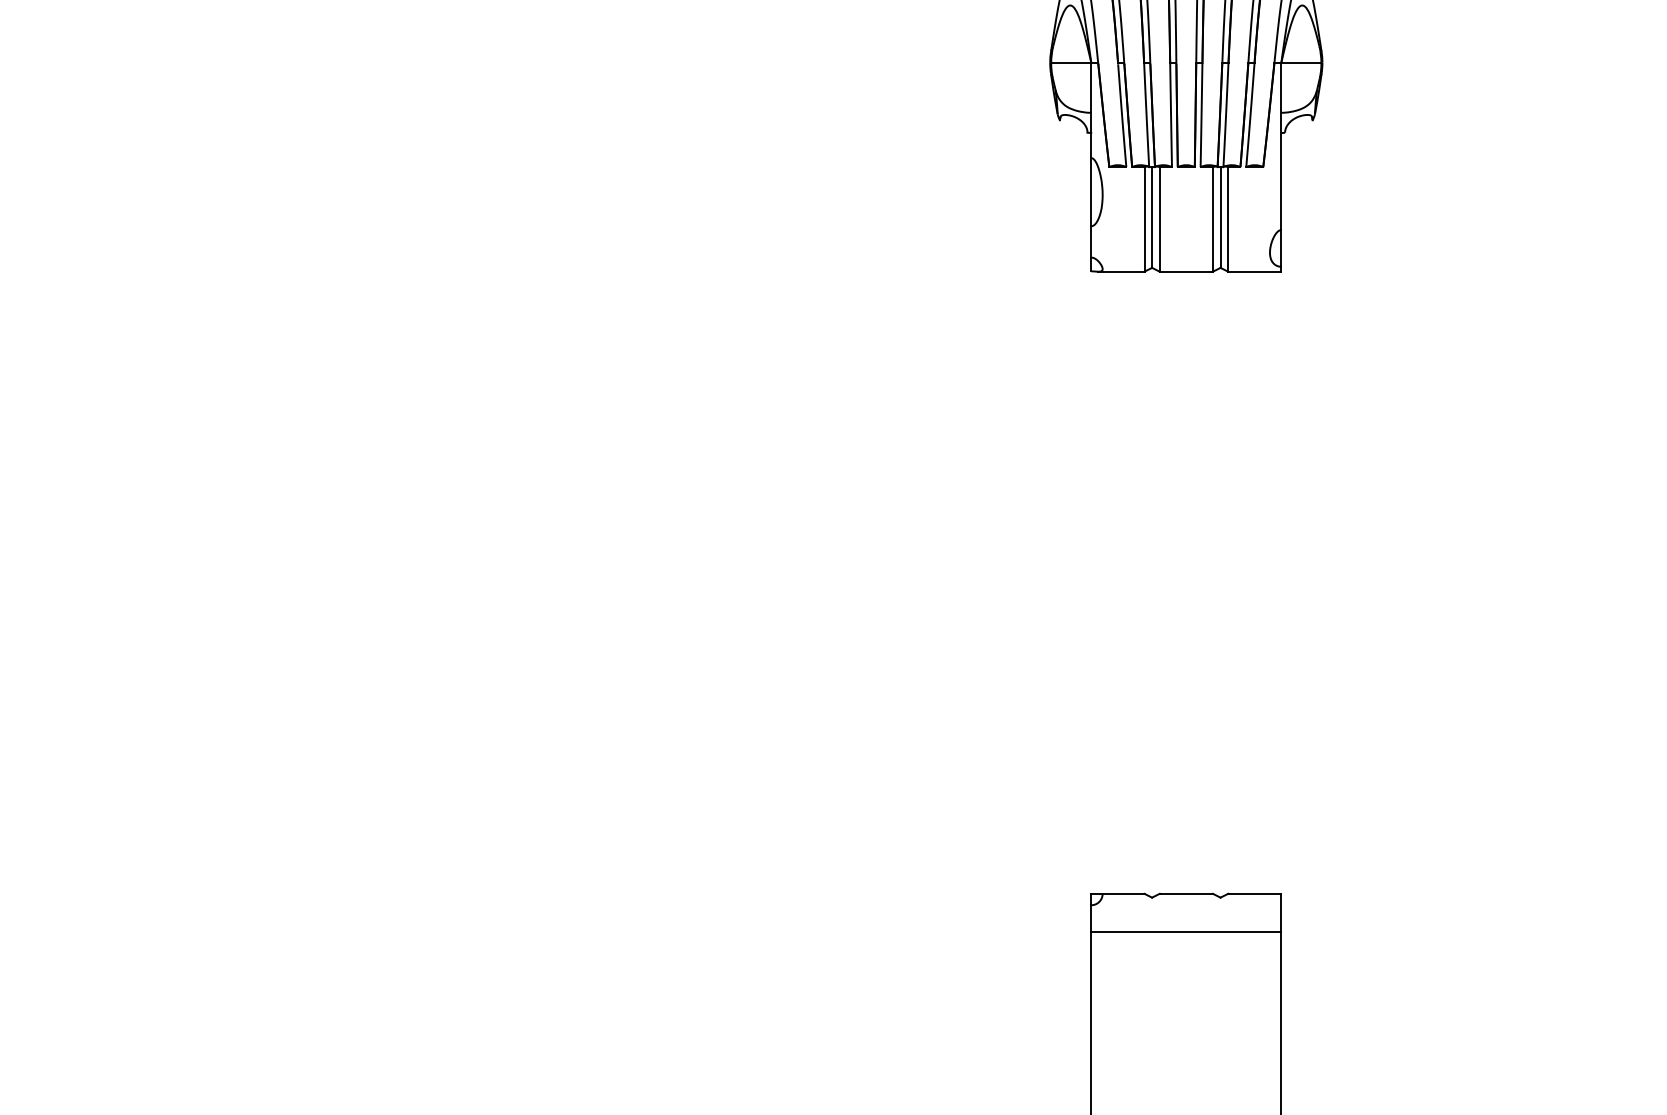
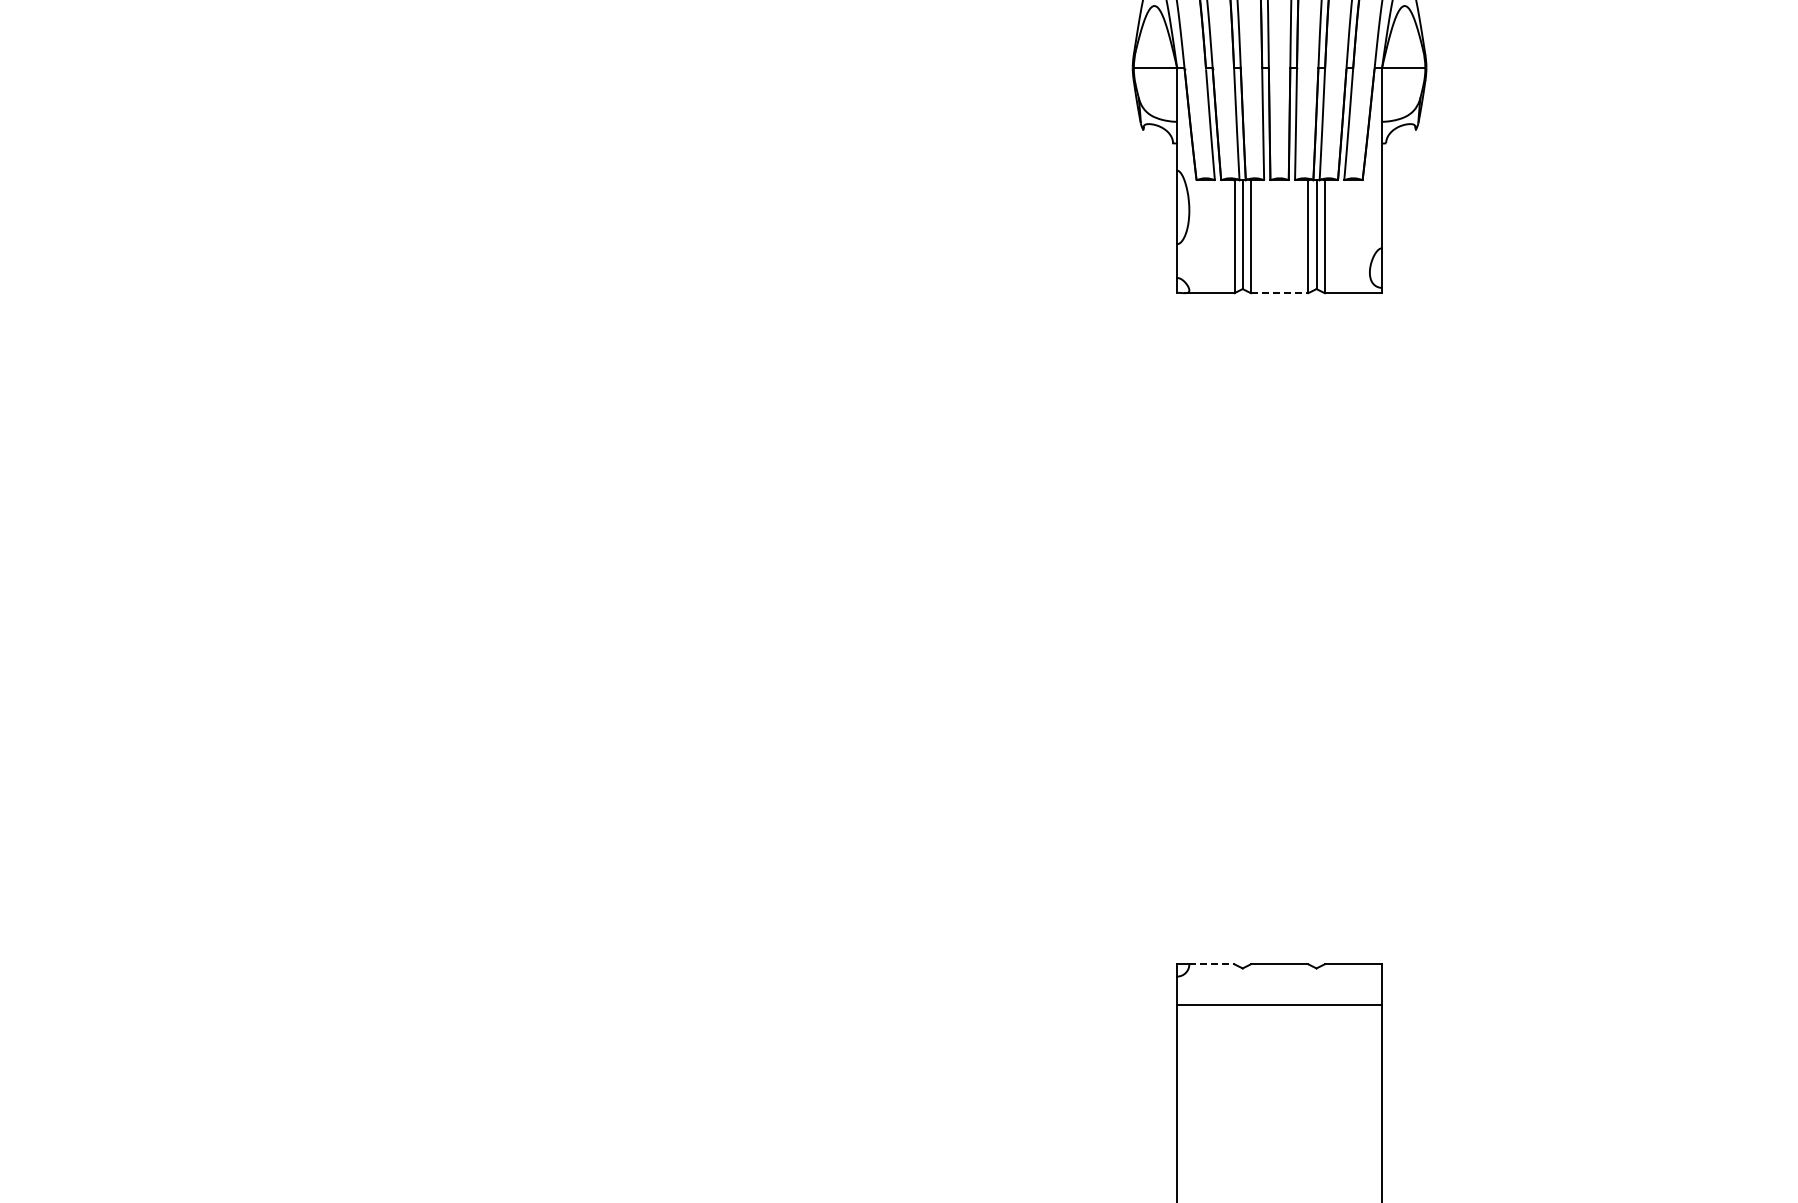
line: (1186, 271) -> (1279, 293), solid -> dashed
line: (1123, 894) -> (1211, 964), solid -> dashed

